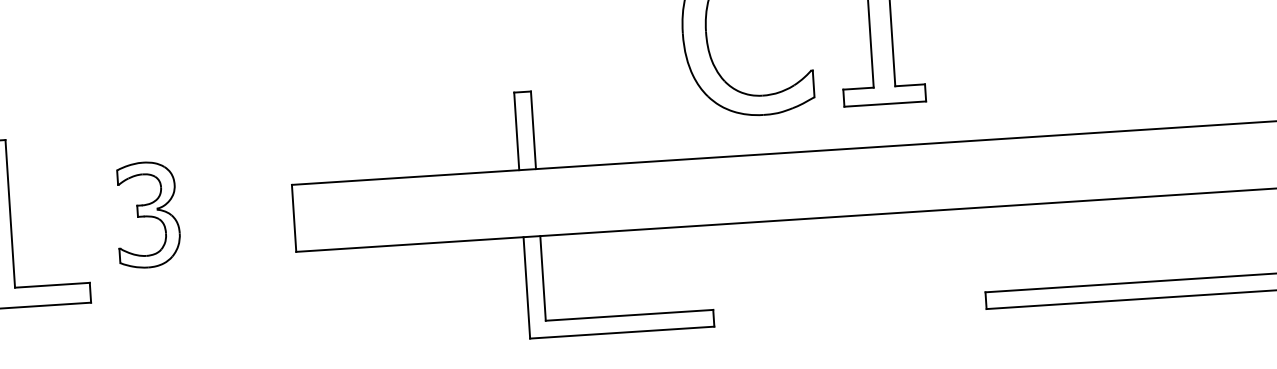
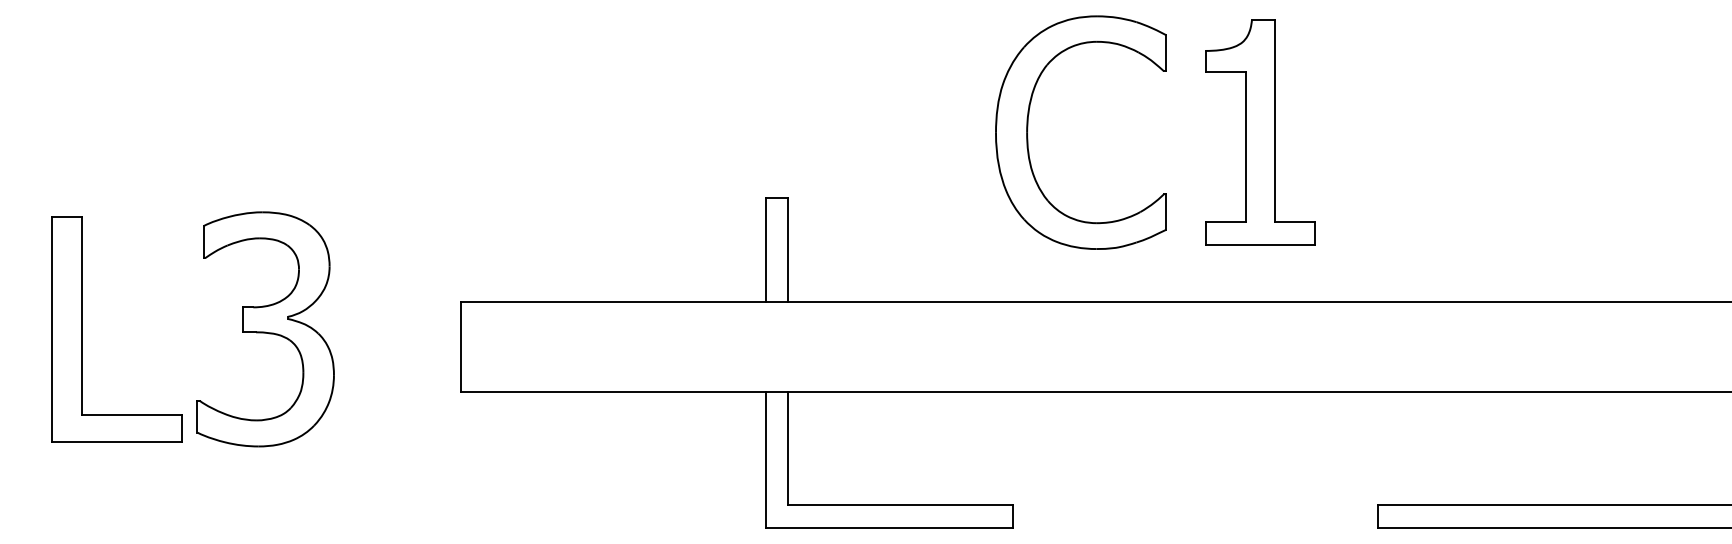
part: (147, 215) -> (265, 329), size x1.67

